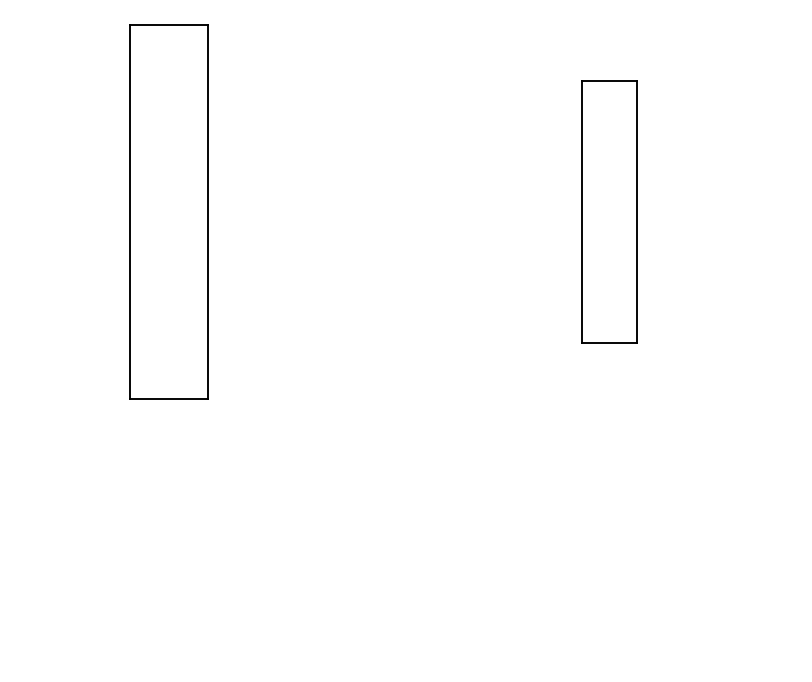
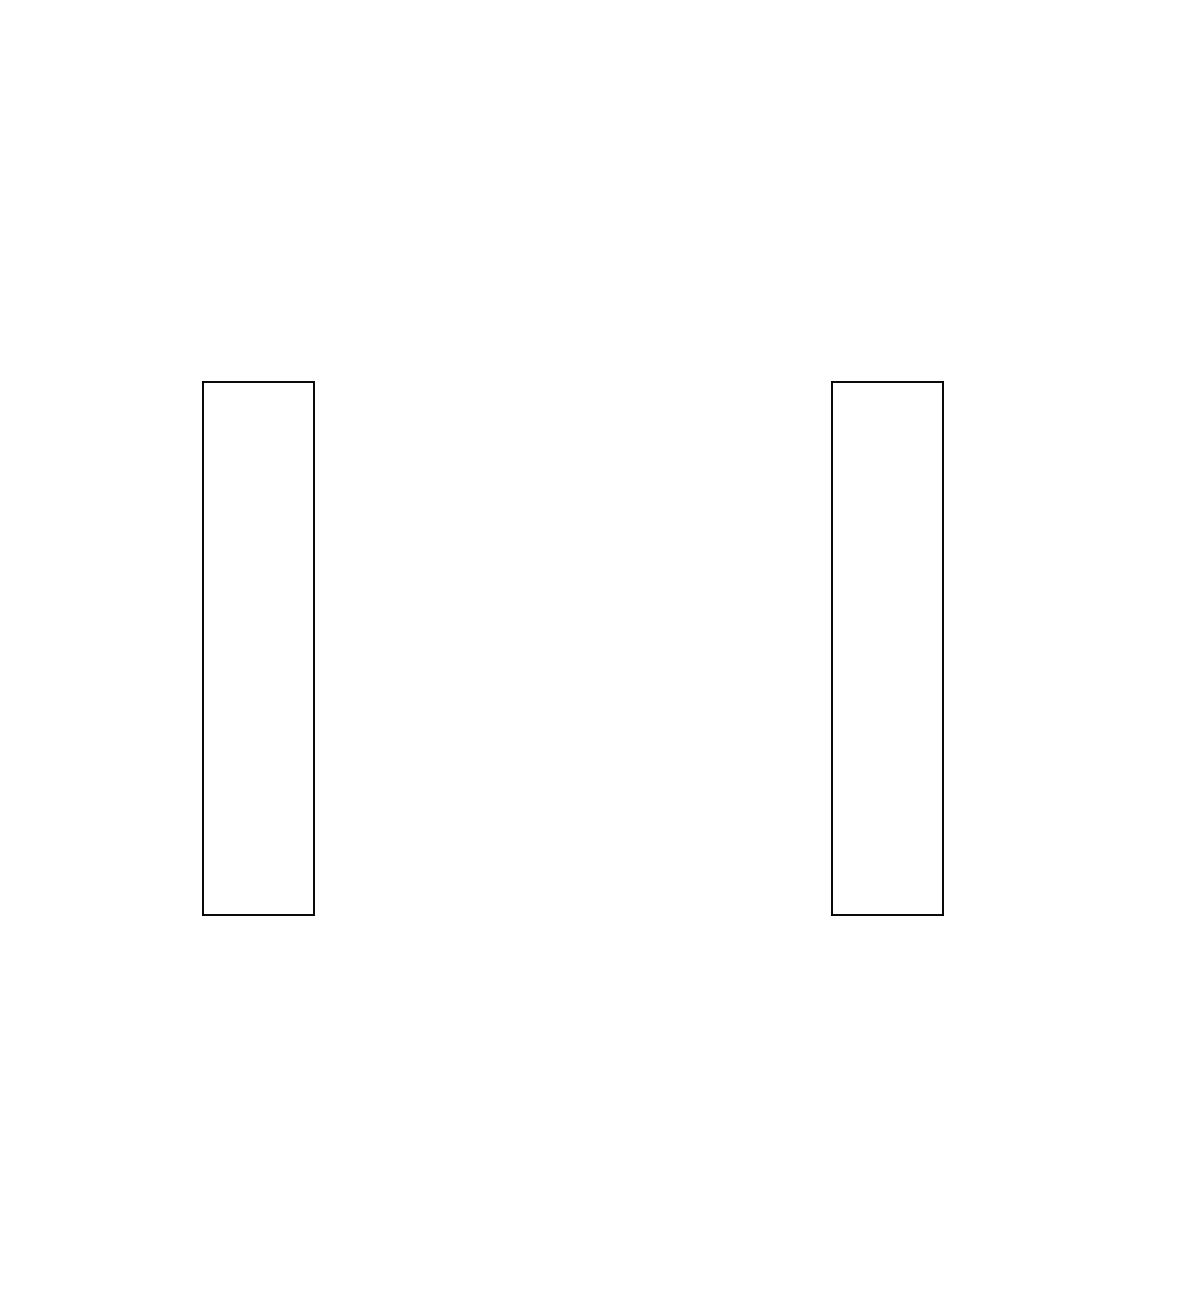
part: (609, 212) -> (887, 648), size x1.43

